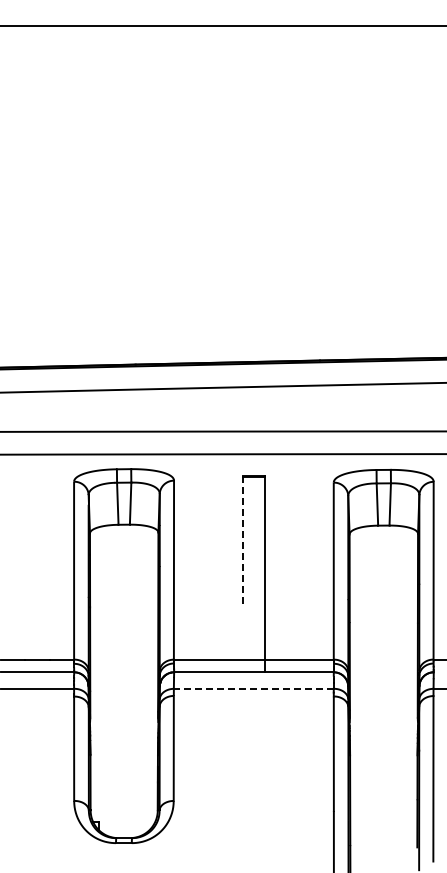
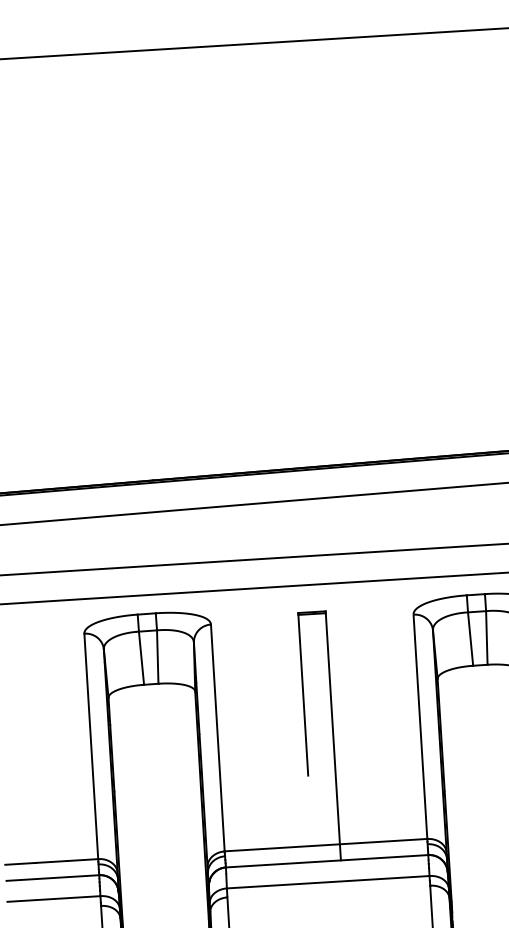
line: (243, 539) -> (303, 693), dashed -> solid
line: (253, 688) -> (327, 881), dashed -> solid

